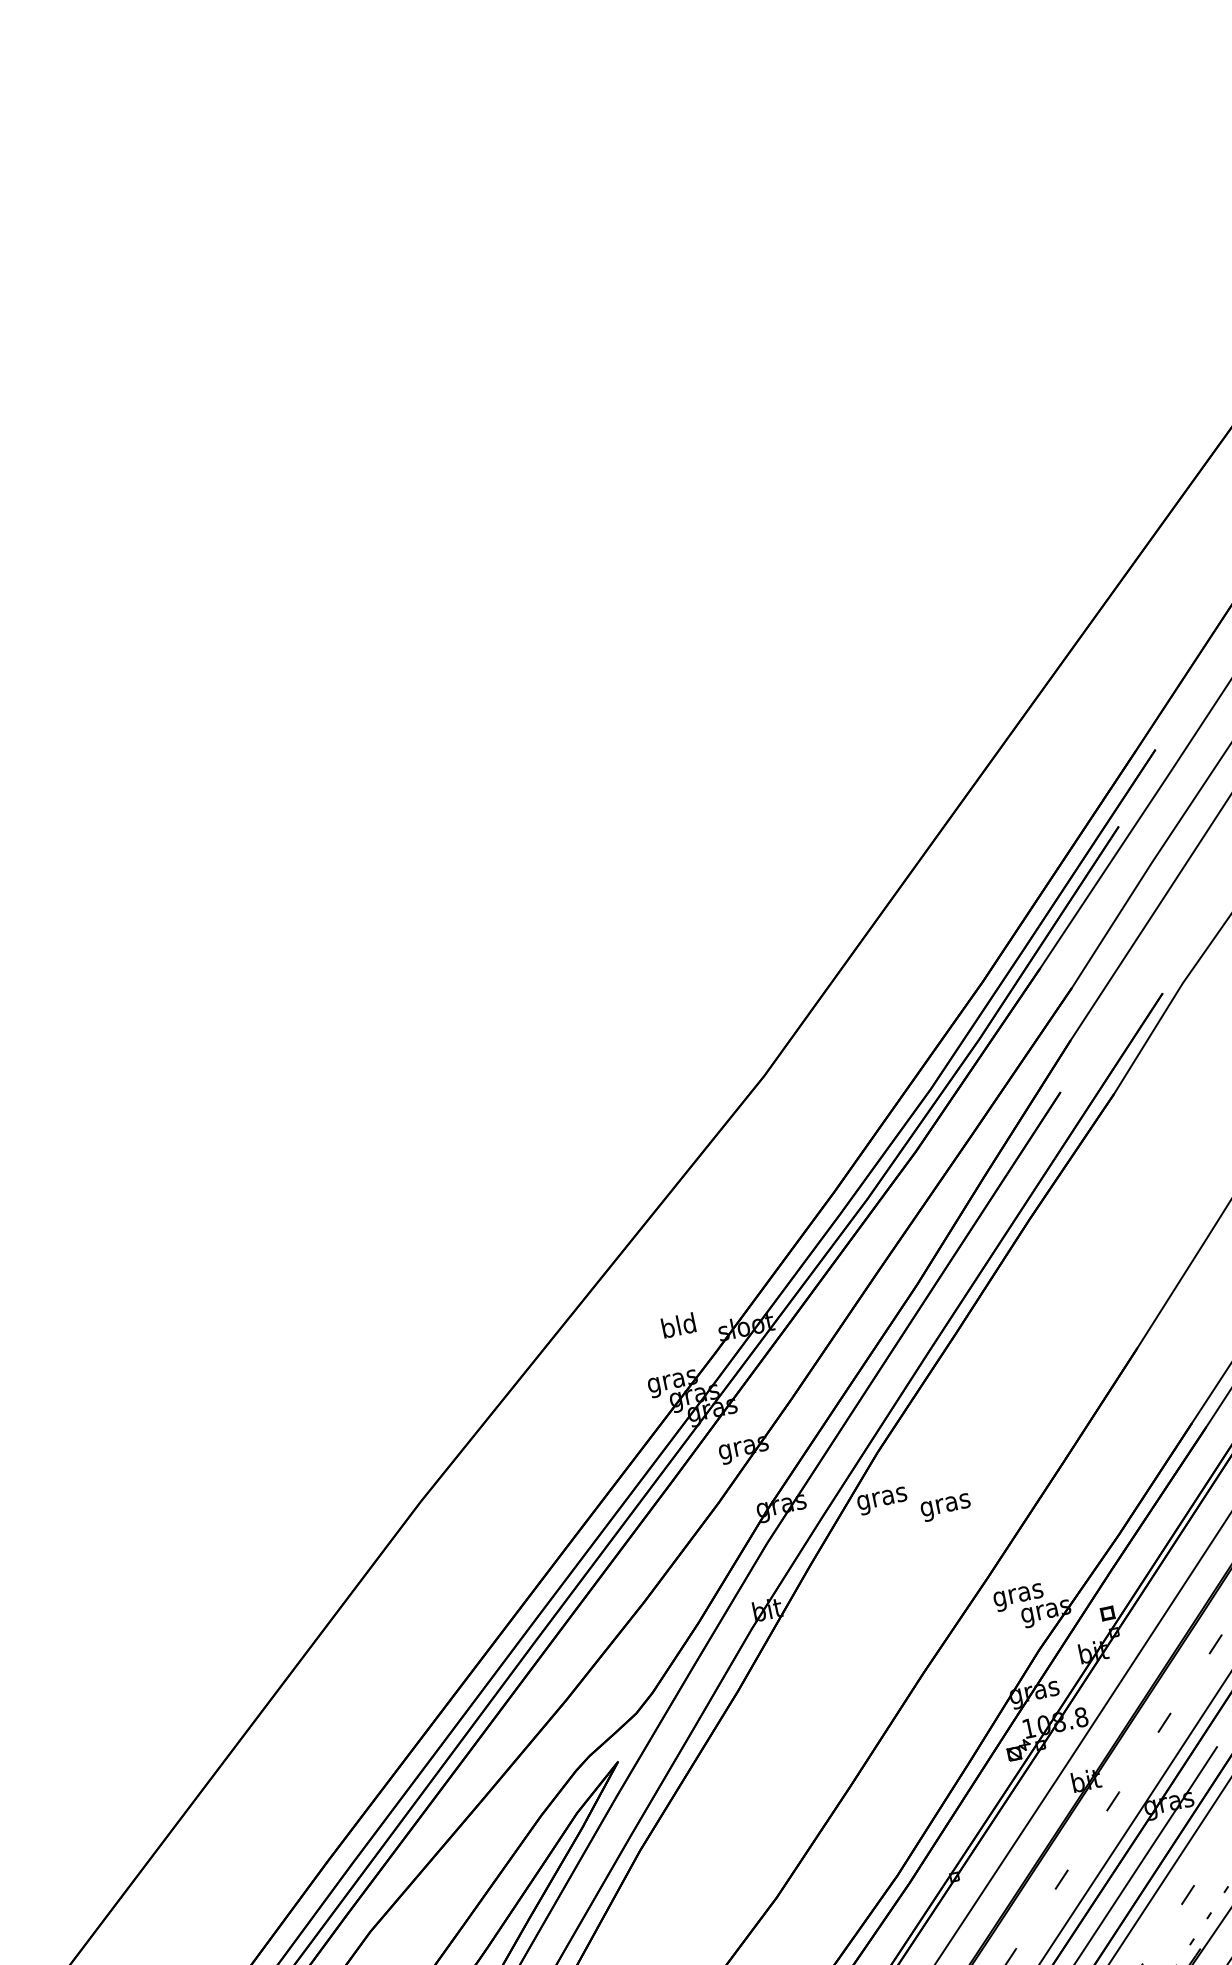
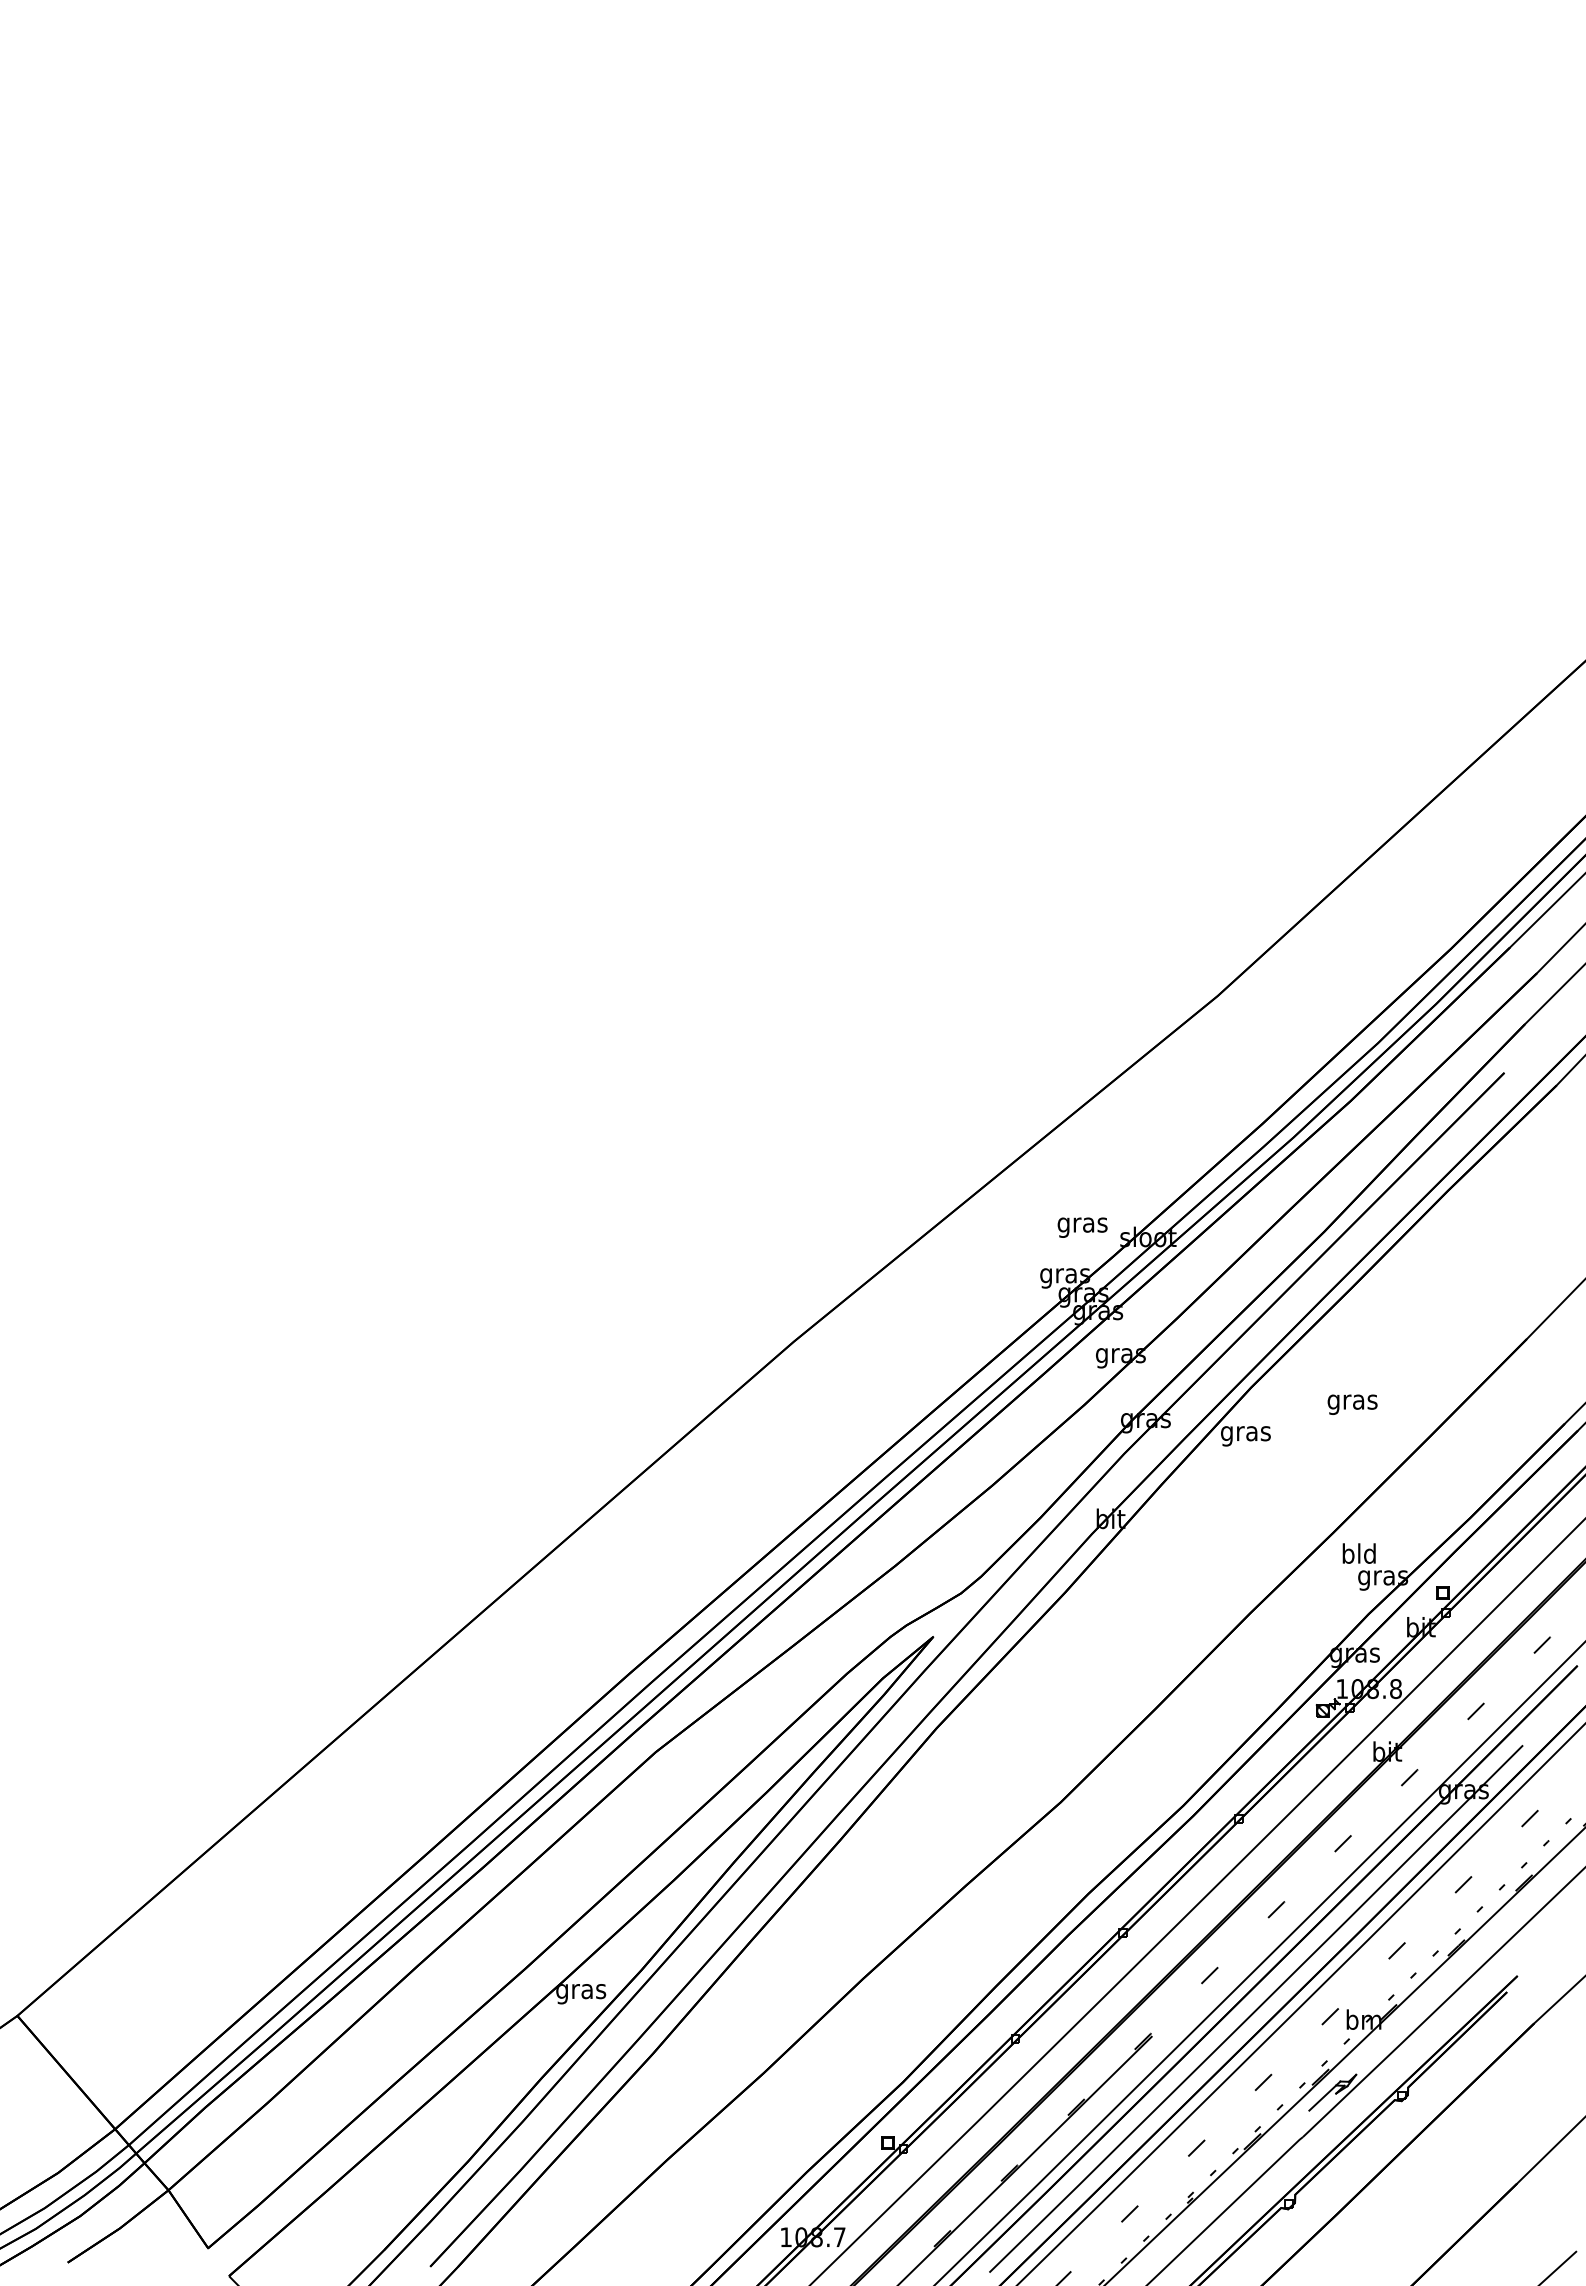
text: (679, 1327) -> (1082, 1224), bld -> gras
text: (945, 1507) -> (1352, 1404), moved
text: (1018, 1595) -> (1359, 1556), gras -> bld

